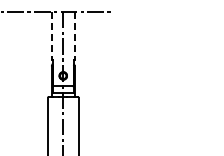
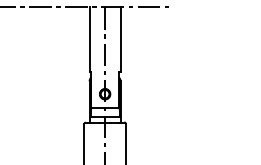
line: (51, 35) -> (89, 39), dashed -> solid
line: (74, 35) -> (120, 39), dashed -> solid

